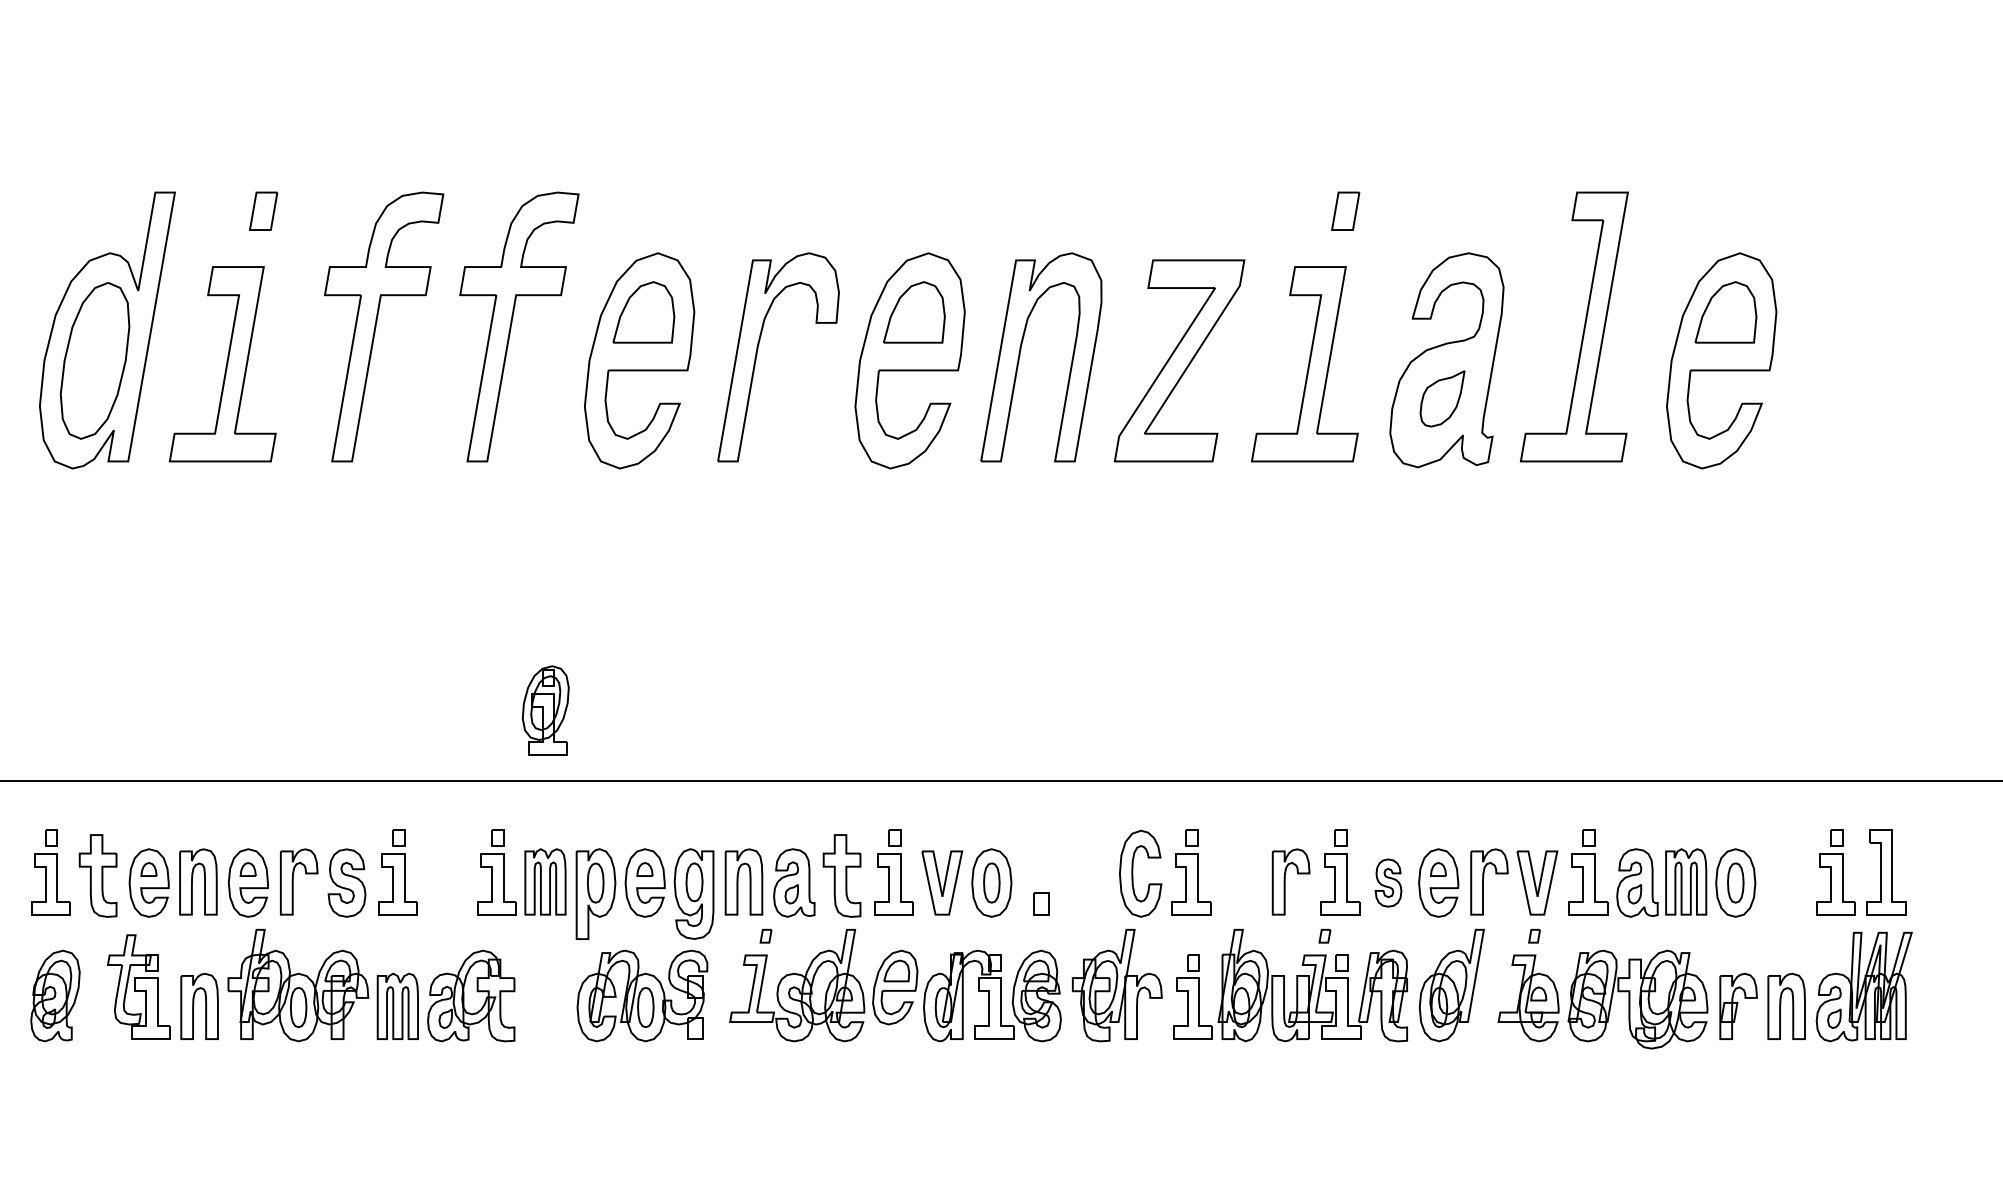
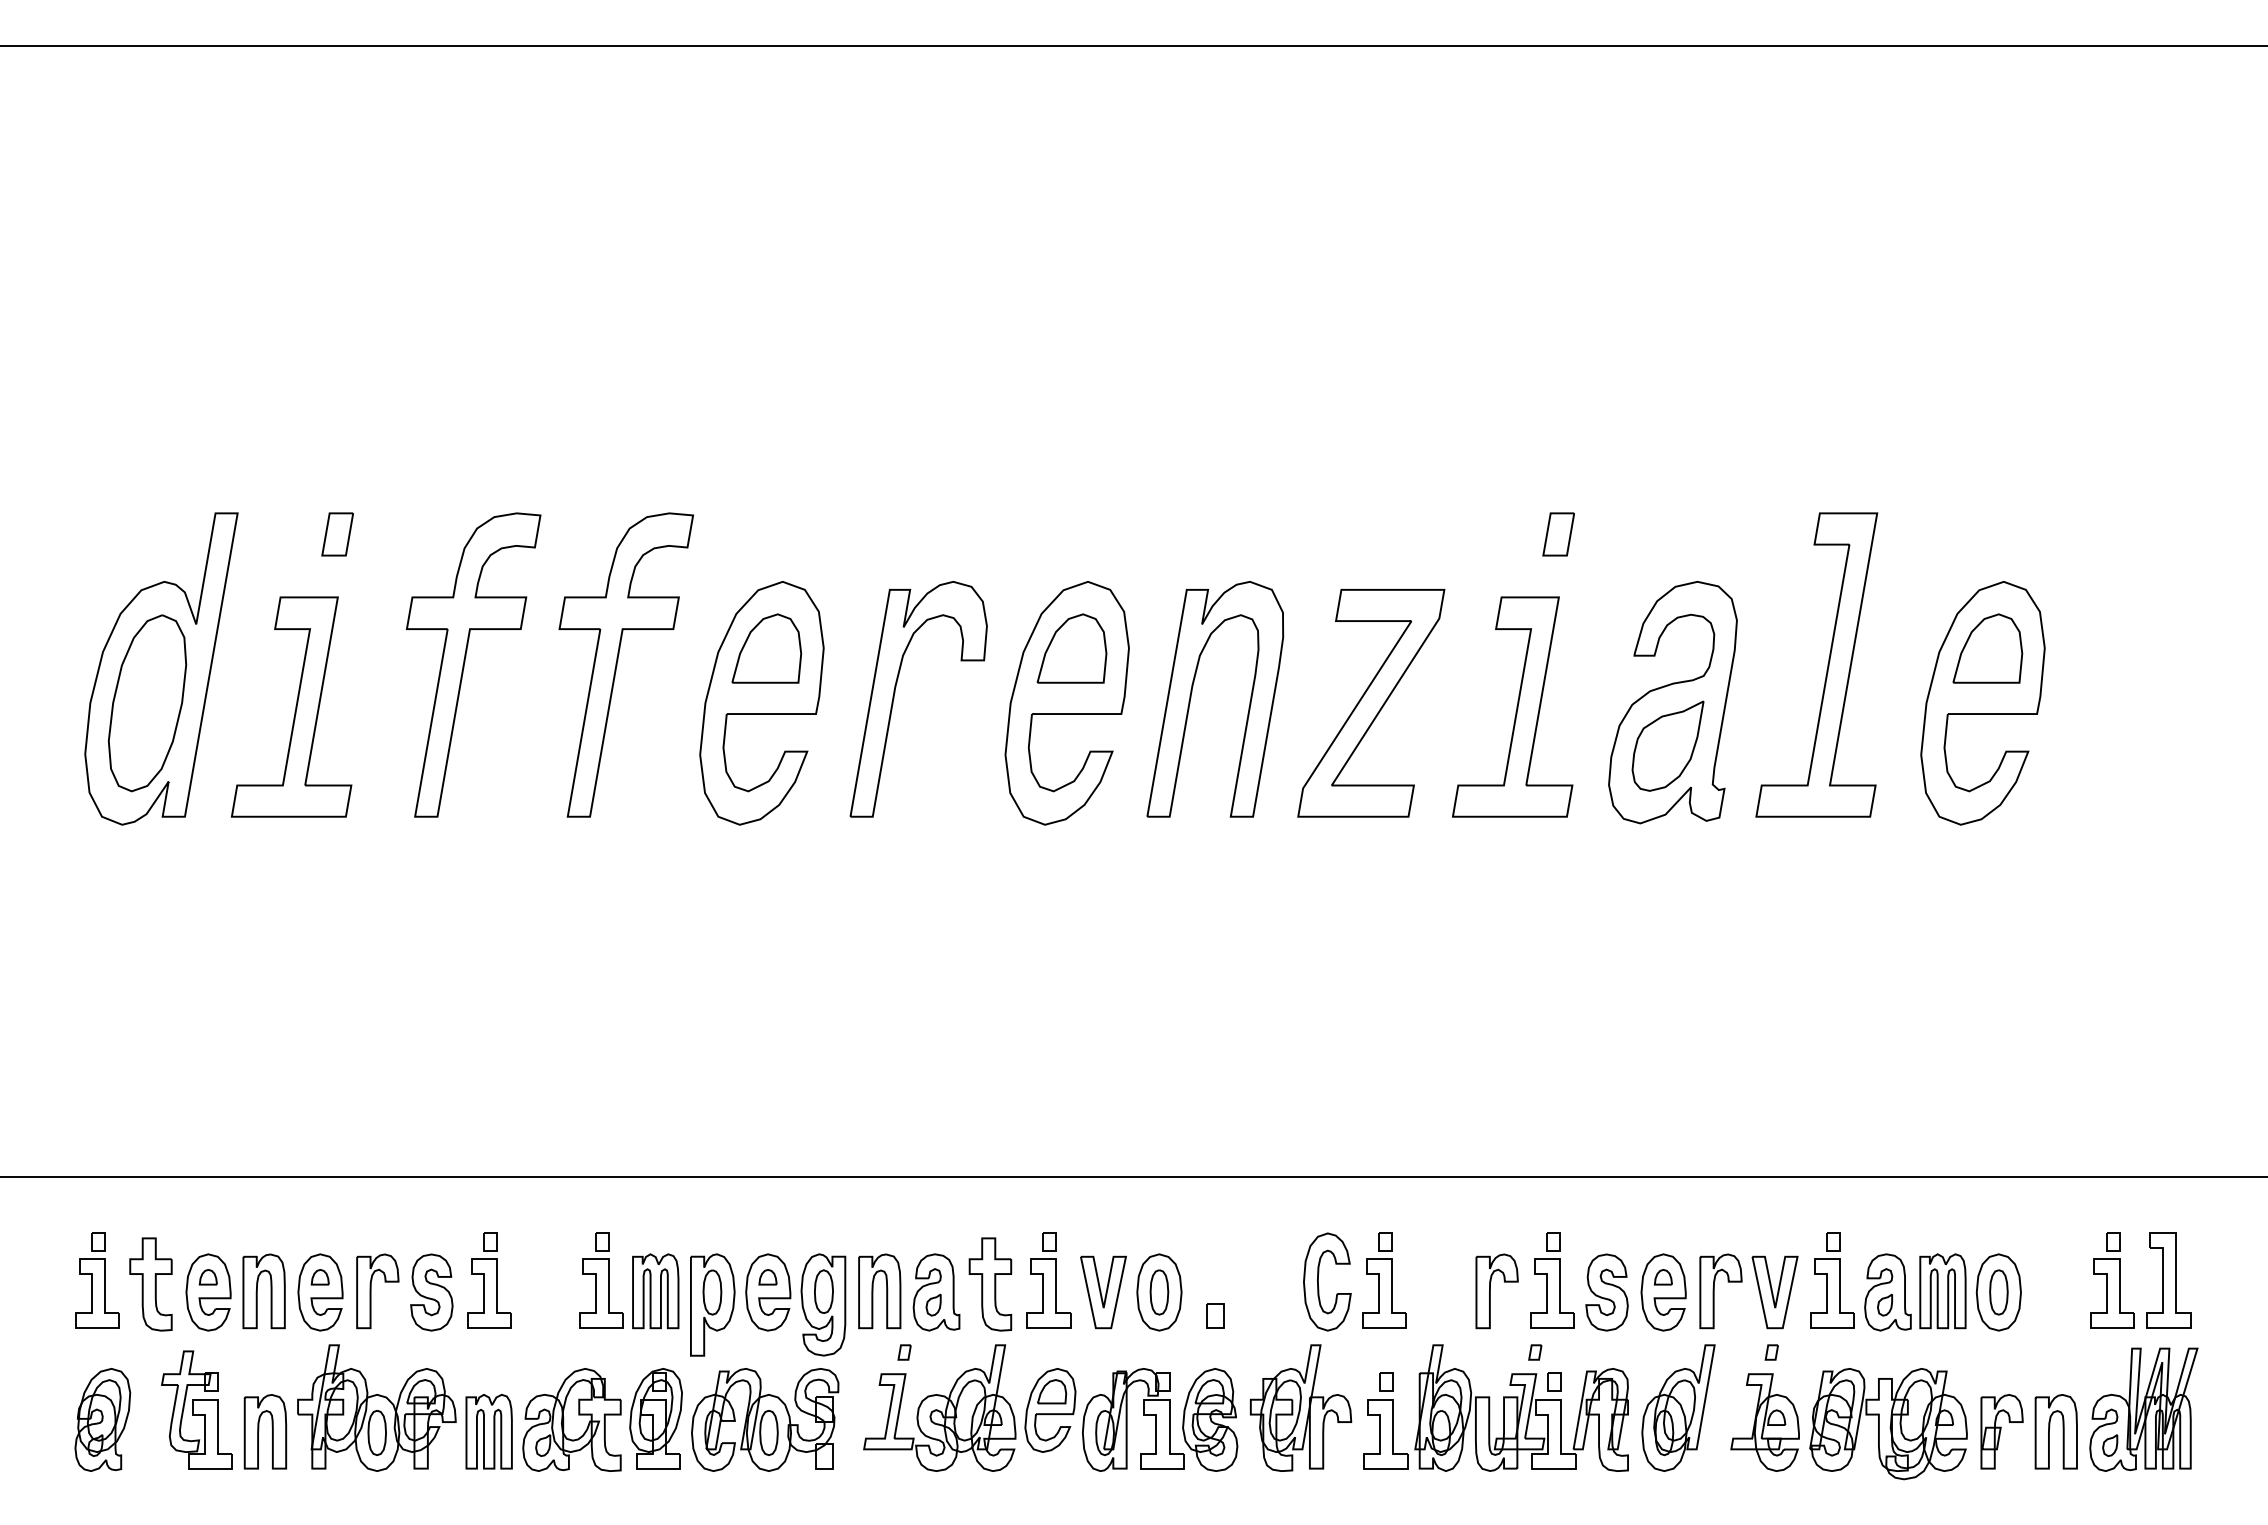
part: (1442, 398) -> (1667, 745), size x1.43
part: (545, 710) -> (655, 1418), moved
part: (1388, 883) -> (1606, 1292), size x1.43

